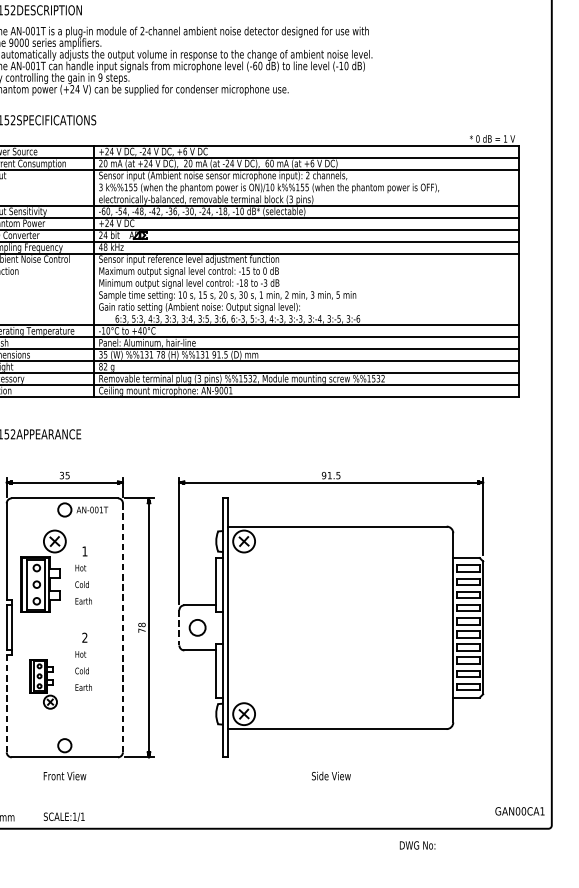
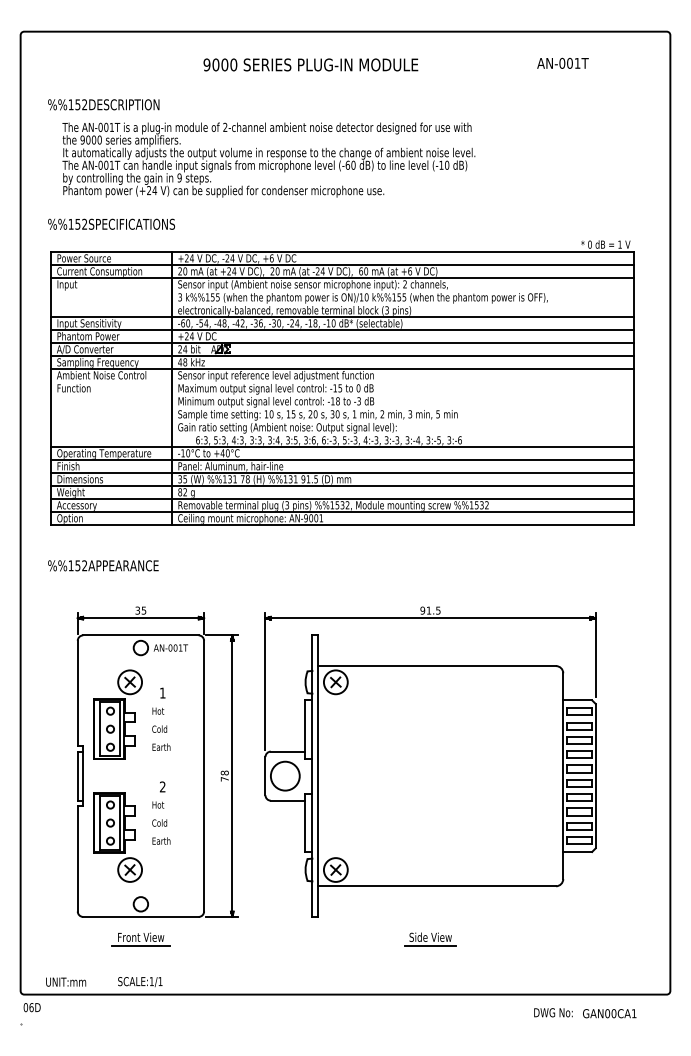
circle: (196, 627) -> (284, 775), size x1.67
line: (123, 628) -> (204, 776), dashed -> solid
line: (179, 628) -> (265, 776), dashed -> solid
part: (43, 684) -> (117, 837), size x1.67
line: (6, 703) -> (77, 858), dashed -> solid
line: (64, 783) -> (140, 945), added
line: (331, 783) -> (430, 945), added
text: (519, 811) -> (609, 1013), moved
text: (417, 845) -> (553, 1012), moved

